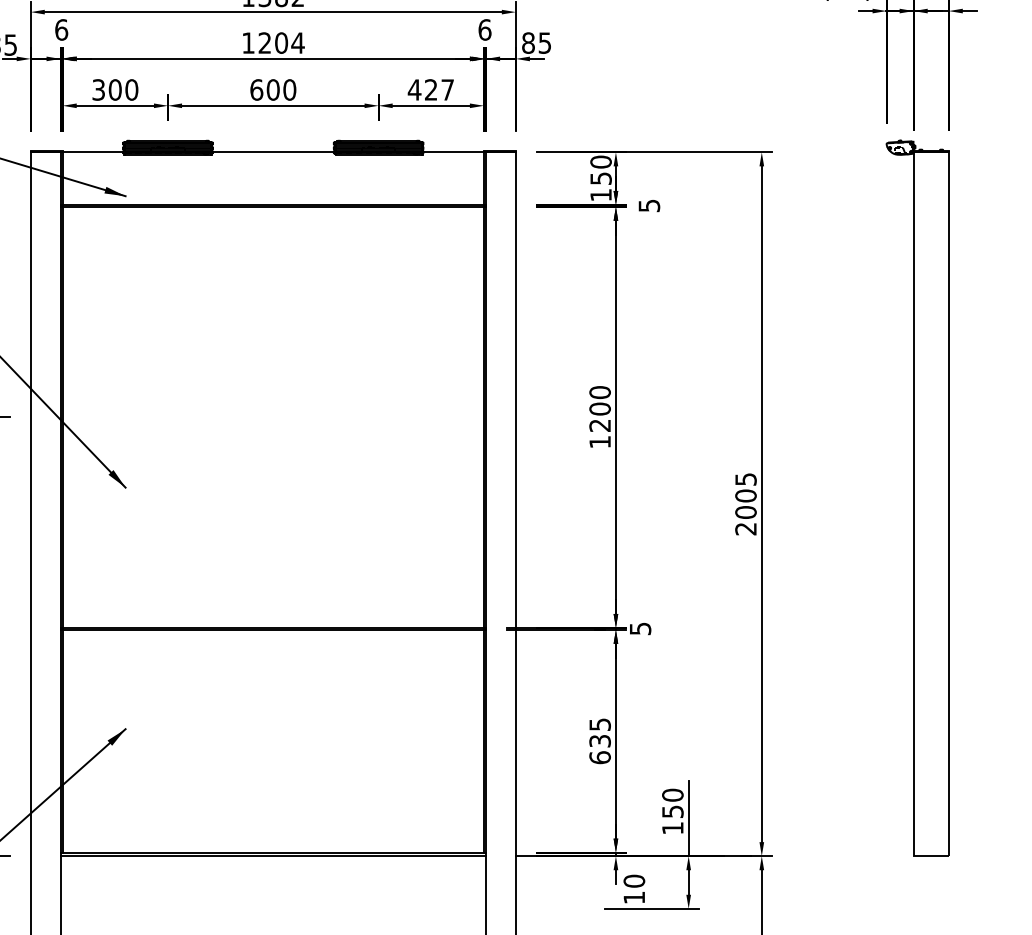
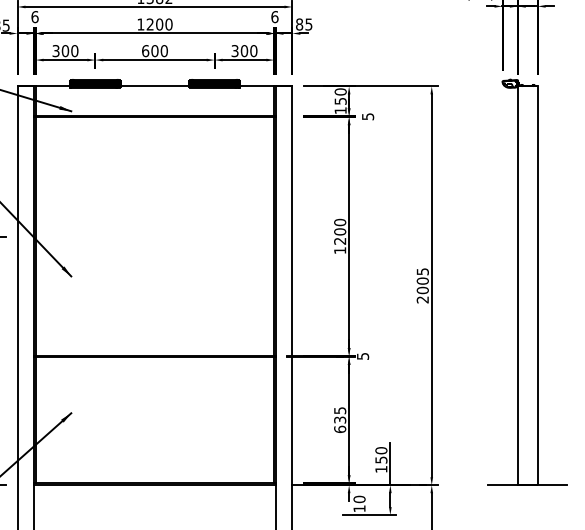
text: (297, 43) -> (168, 24), 1204 -> 1200
text: (431, 90) -> (244, 51), 427 -> 300
line: (930, 856) -> (527, 485), added

